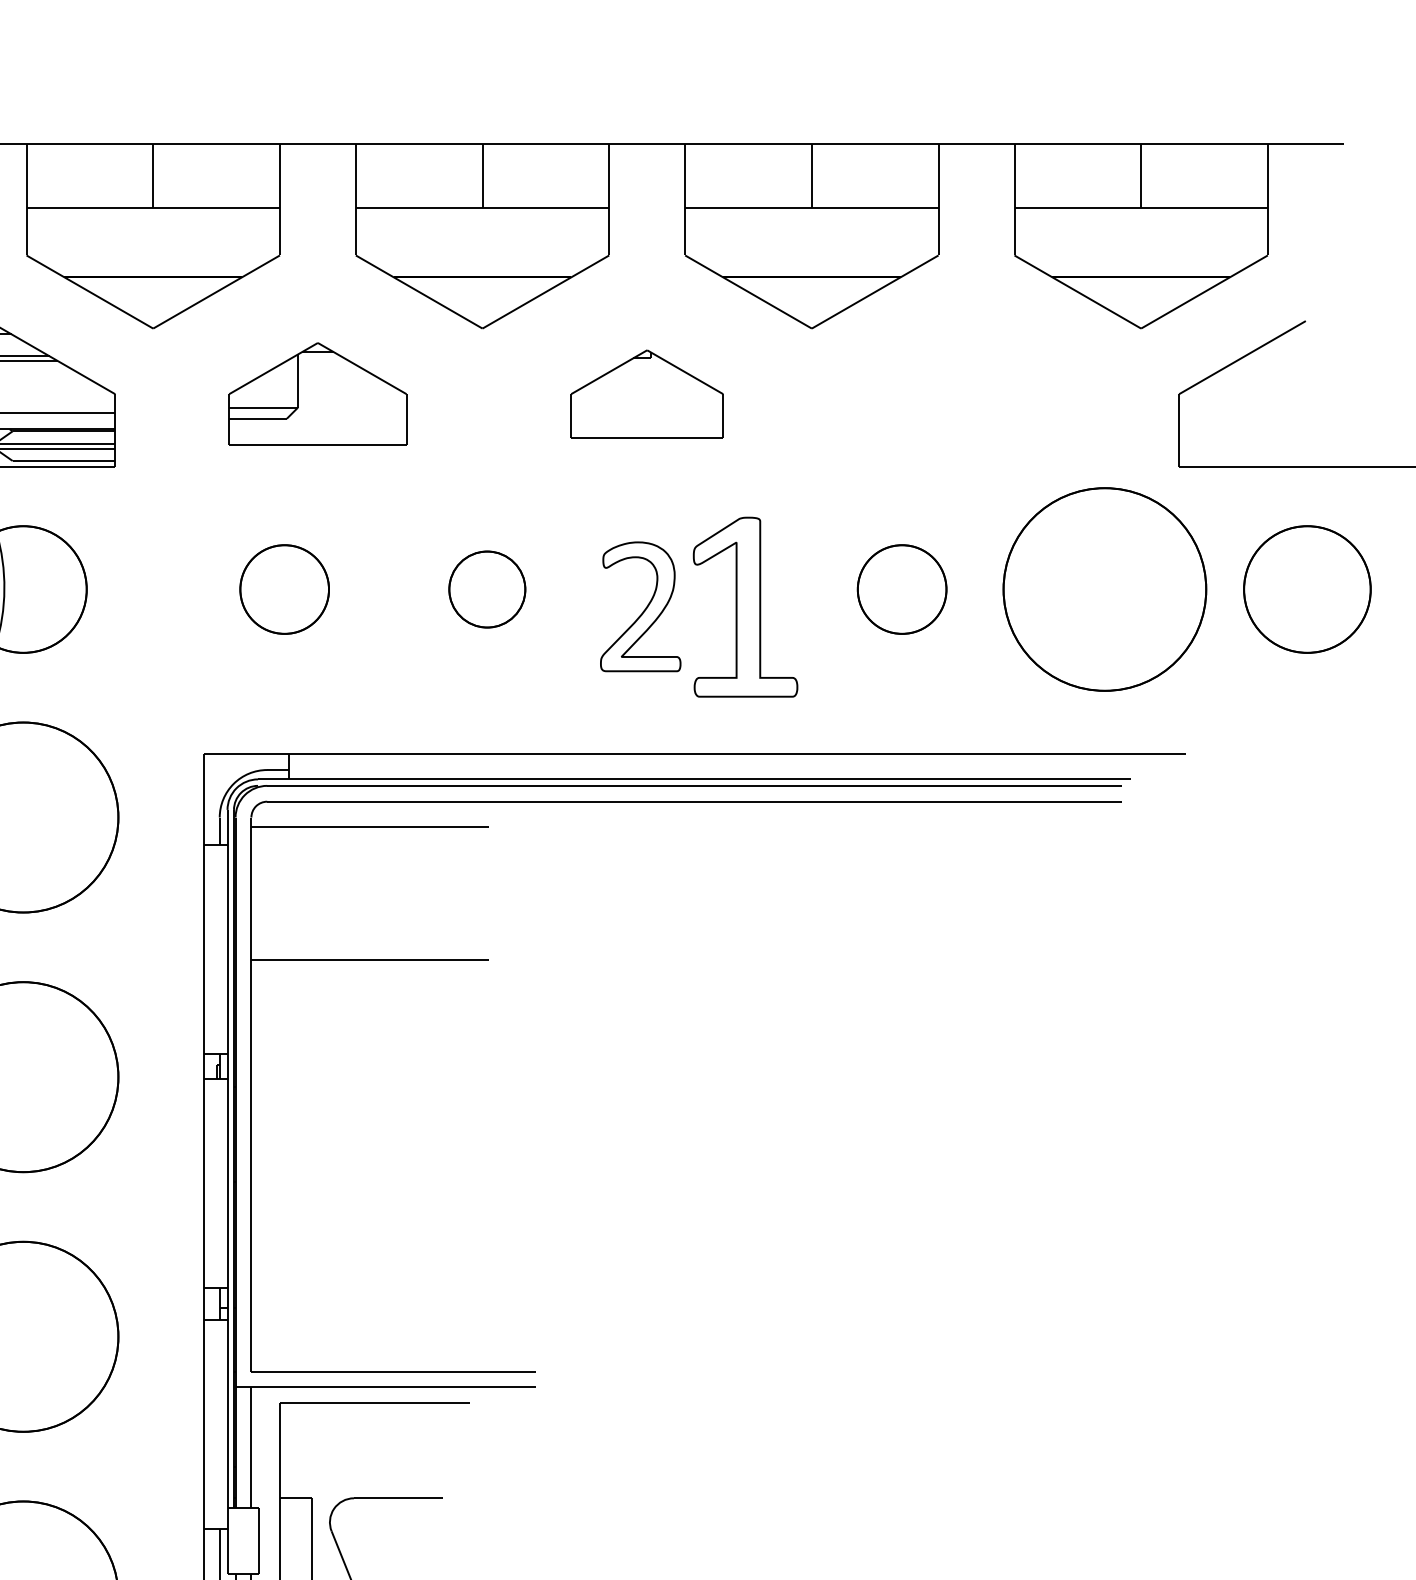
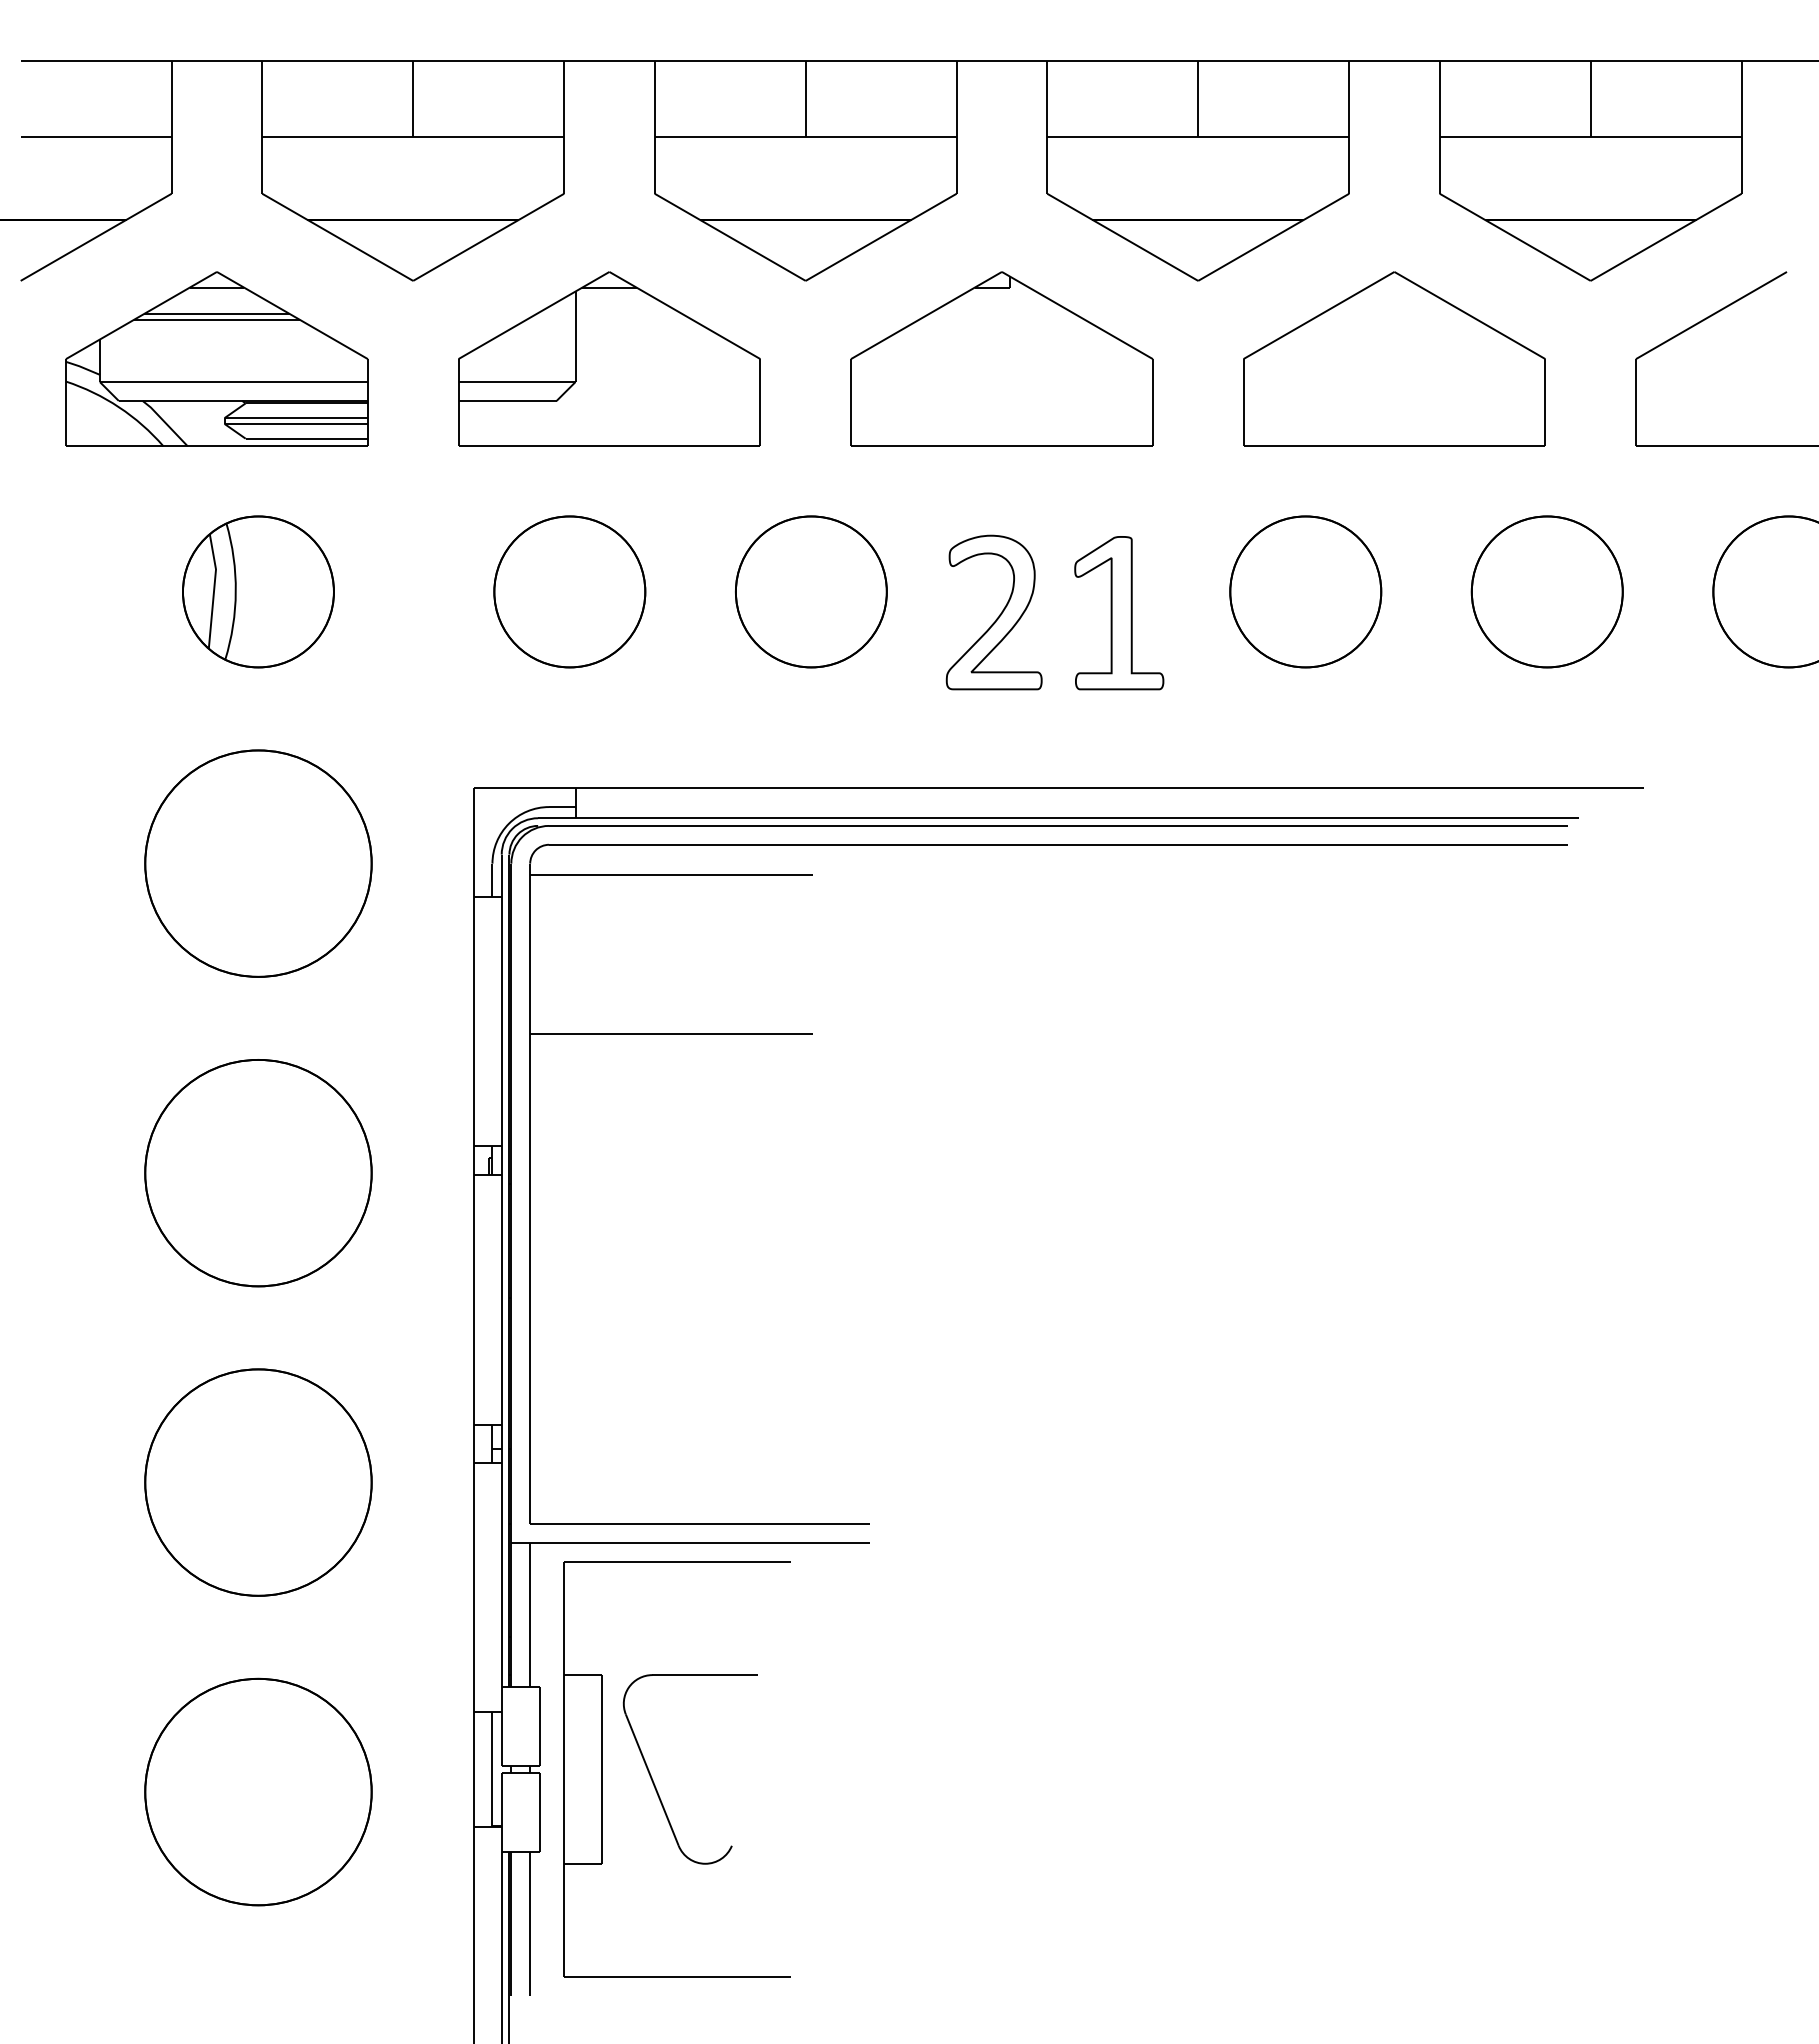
part: (317, 393) -> (609, 358), size x1.43
part: (646, 393) -> (1001, 358), size x1.67
part: (976, 393) -> (1394, 358), added
part: (284, 589) -> (569, 591), size x1.43
part: (487, 589) -> (811, 591), size x1.67
part: (901, 589) -> (1305, 591), size x1.43
part: (1104, 589) -> (1546, 591), size x0.62
part: (745, 607) -> (1119, 613), size x0.71

